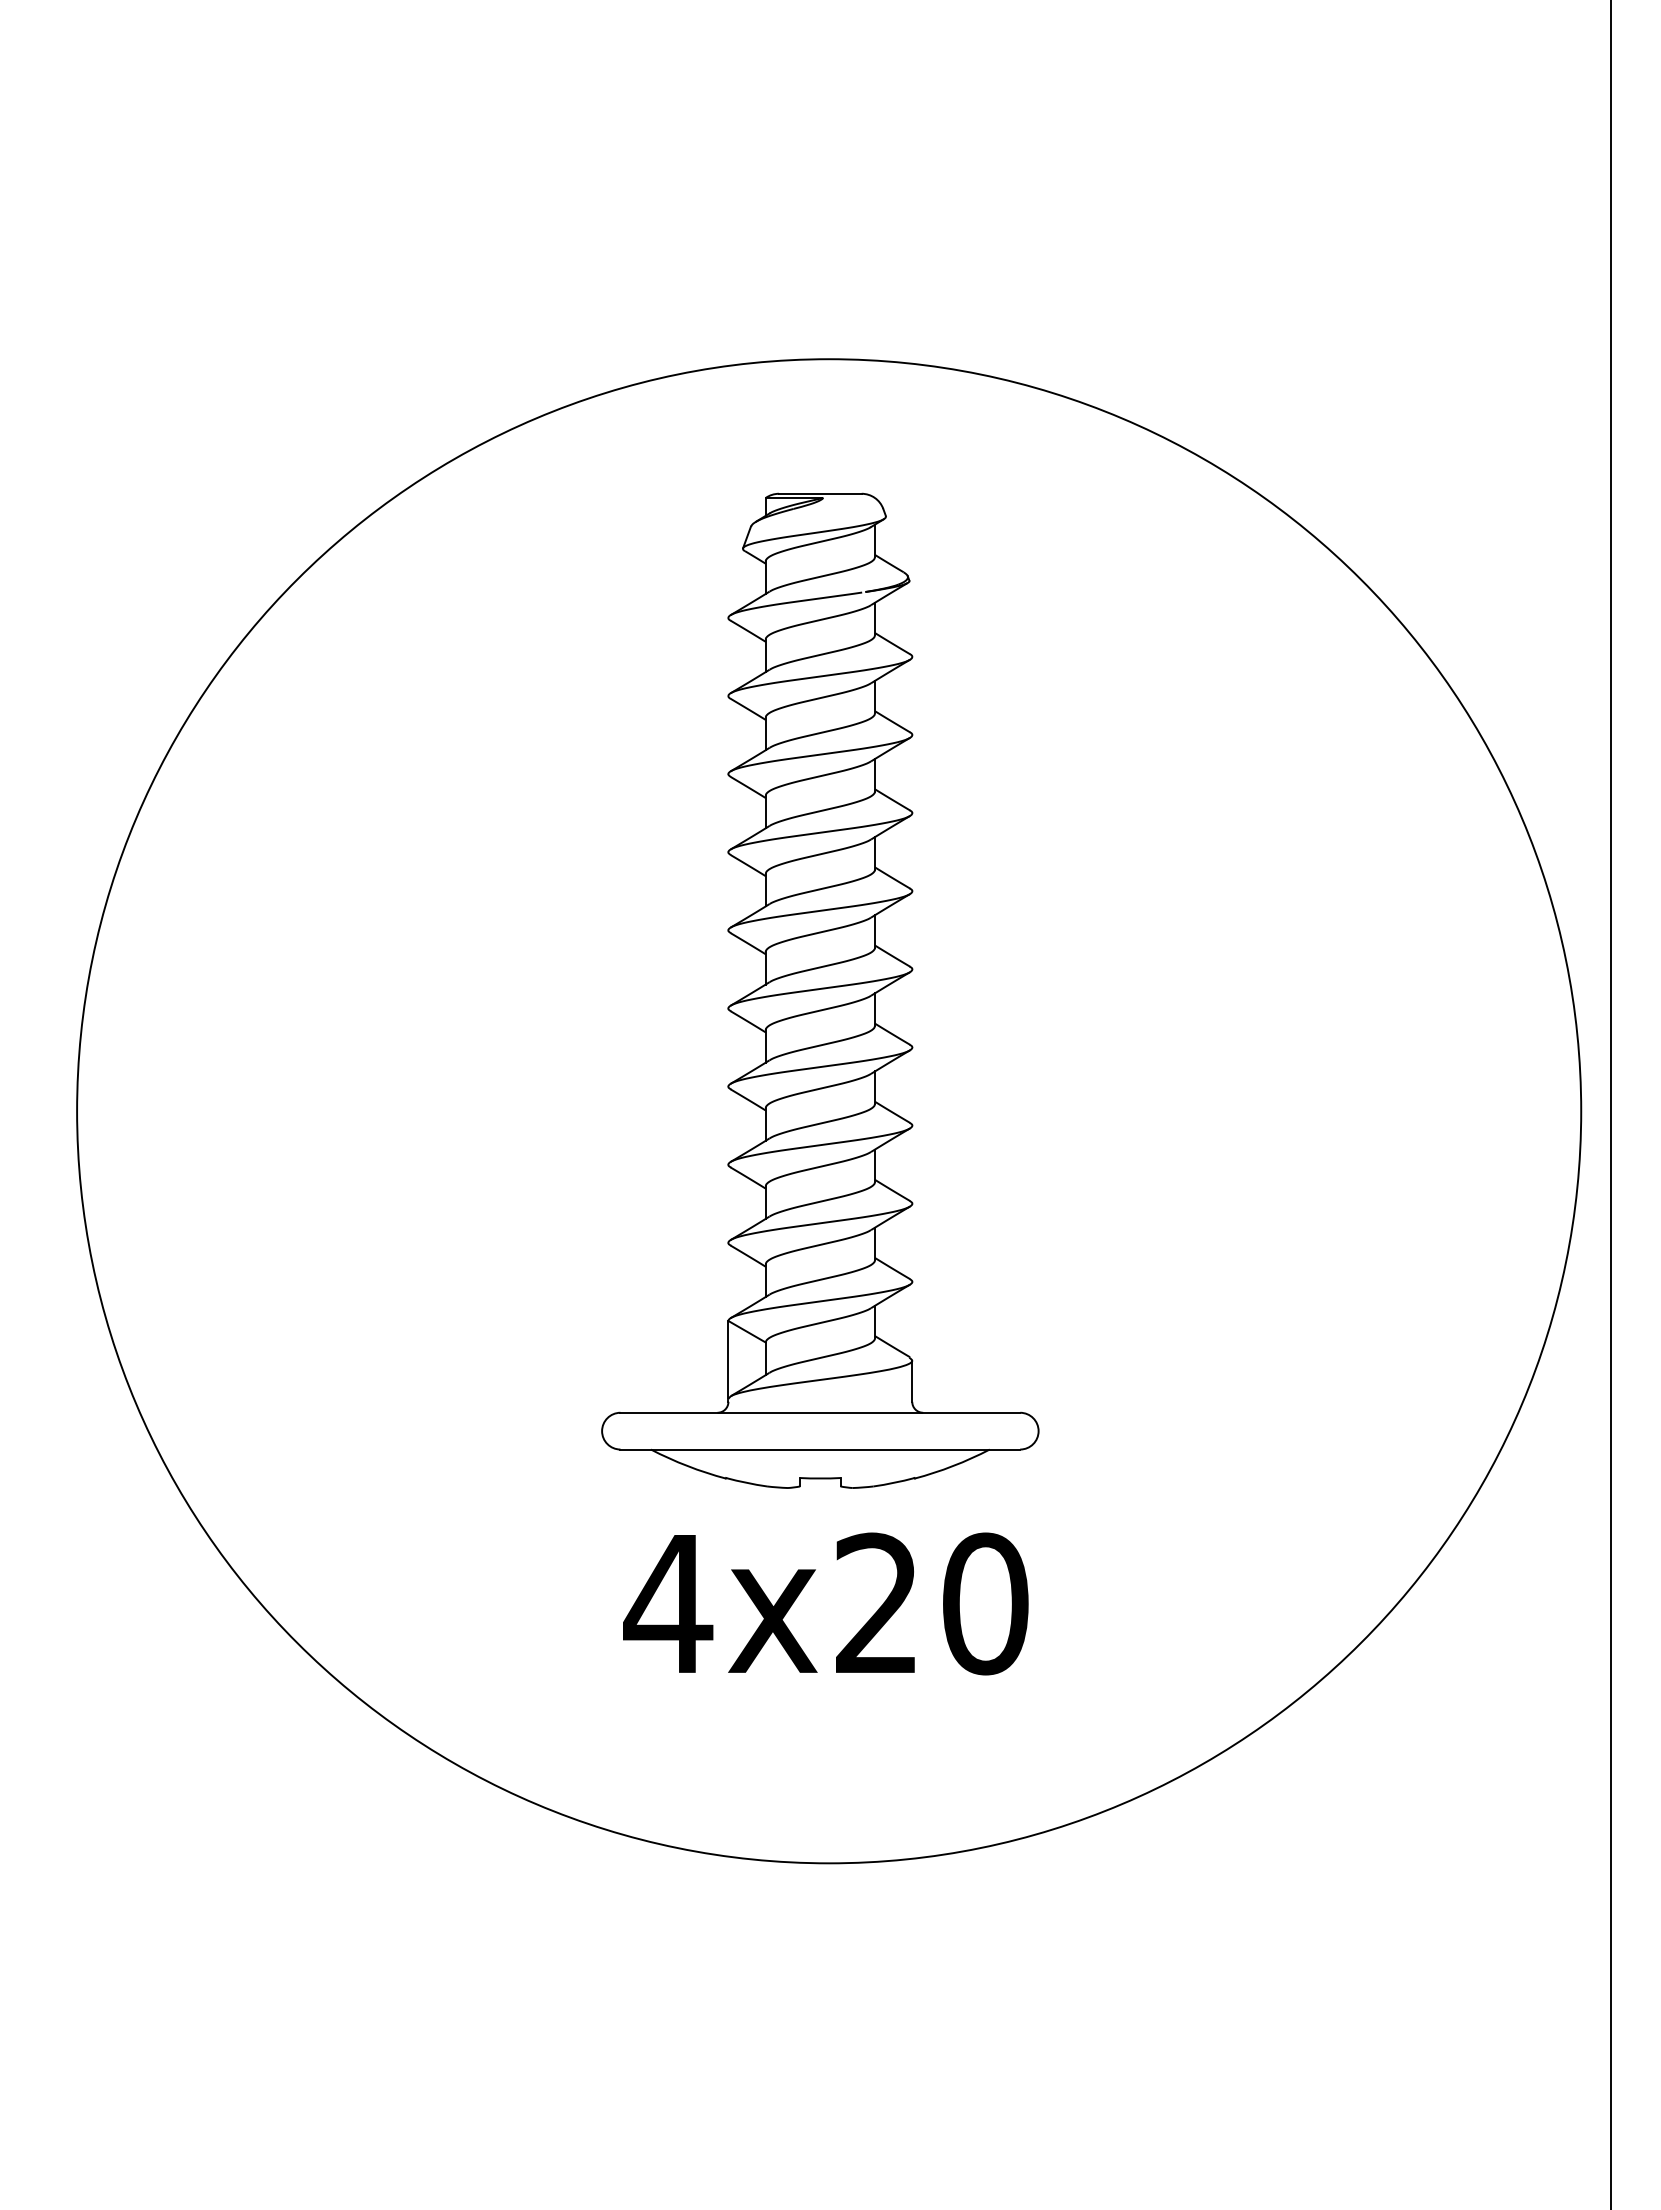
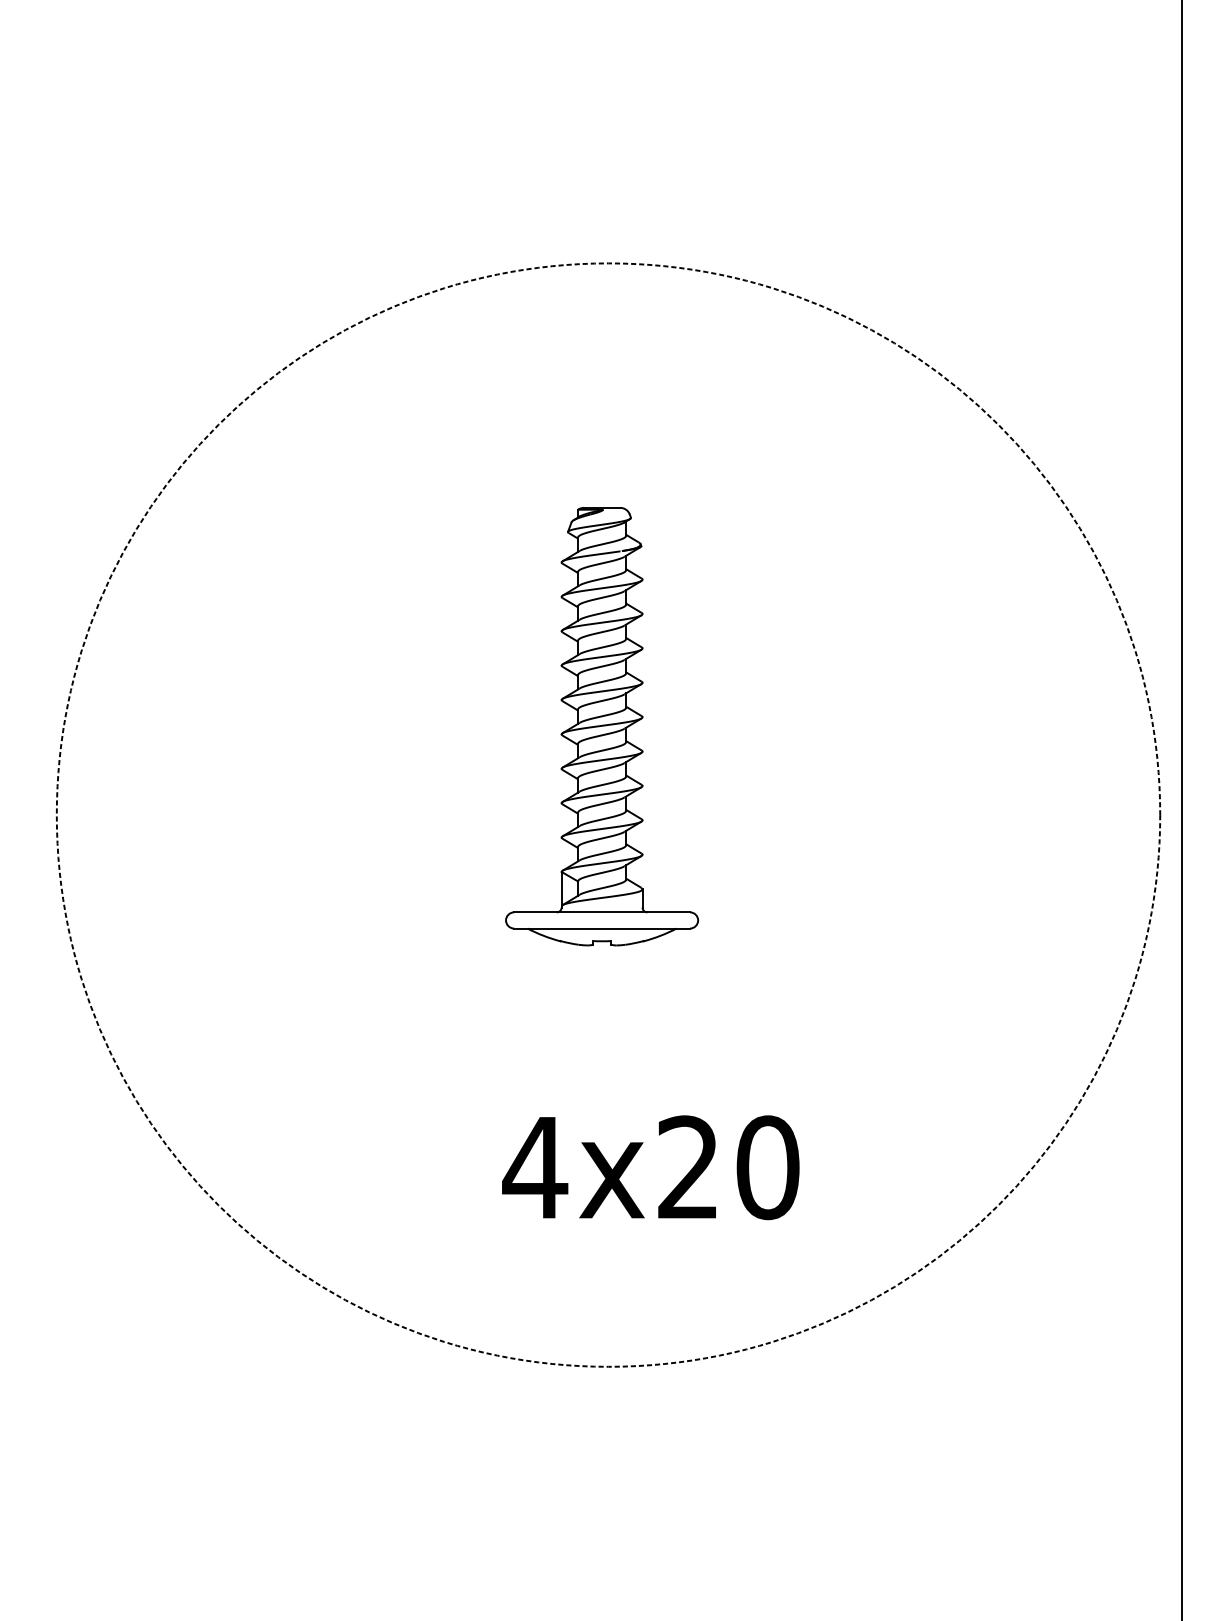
part: (820, 990) -> (602, 726), size x0.6
circle: (829, 1111) -> (608, 815), solid -> dashed
text: (825, 1603) -> (650, 1167), moved

